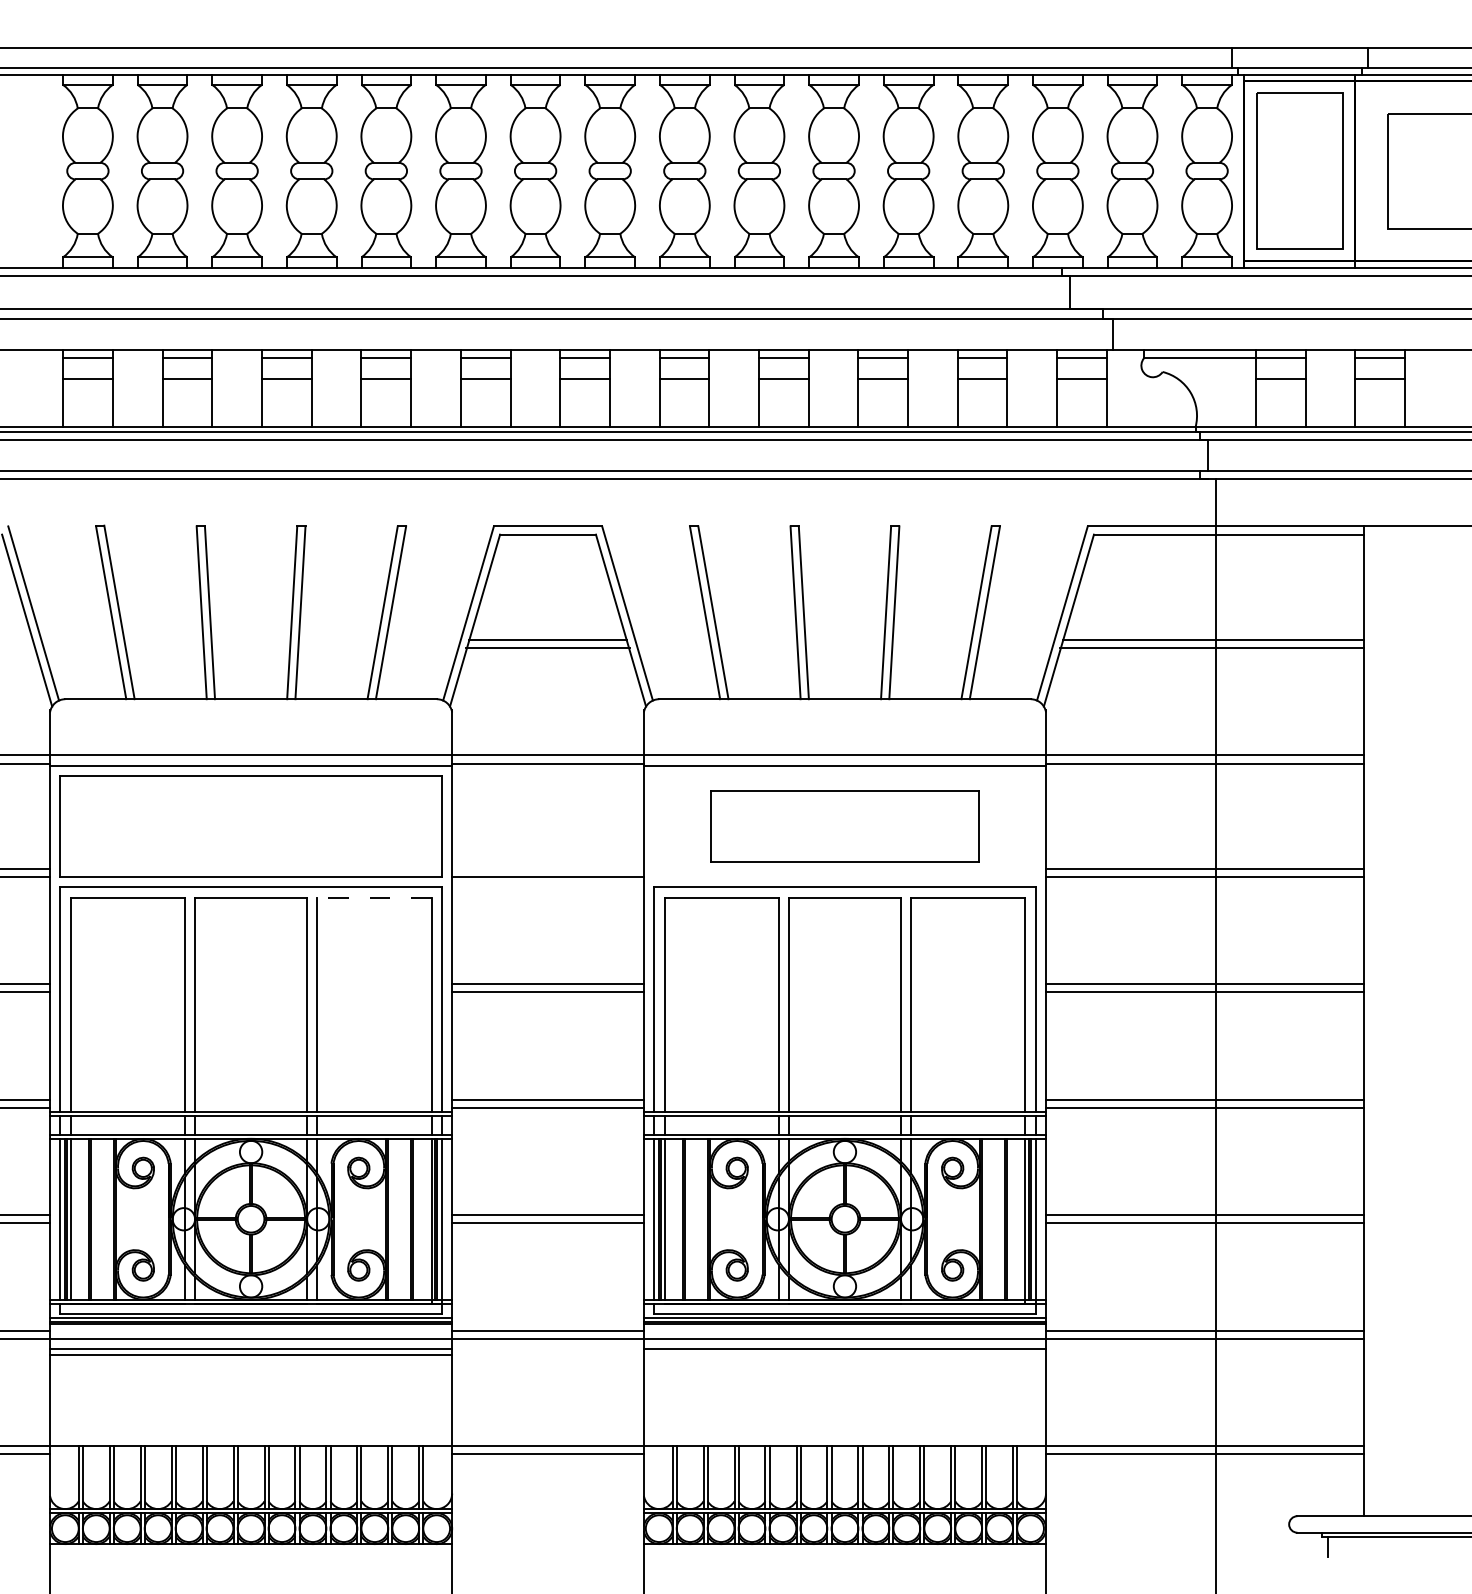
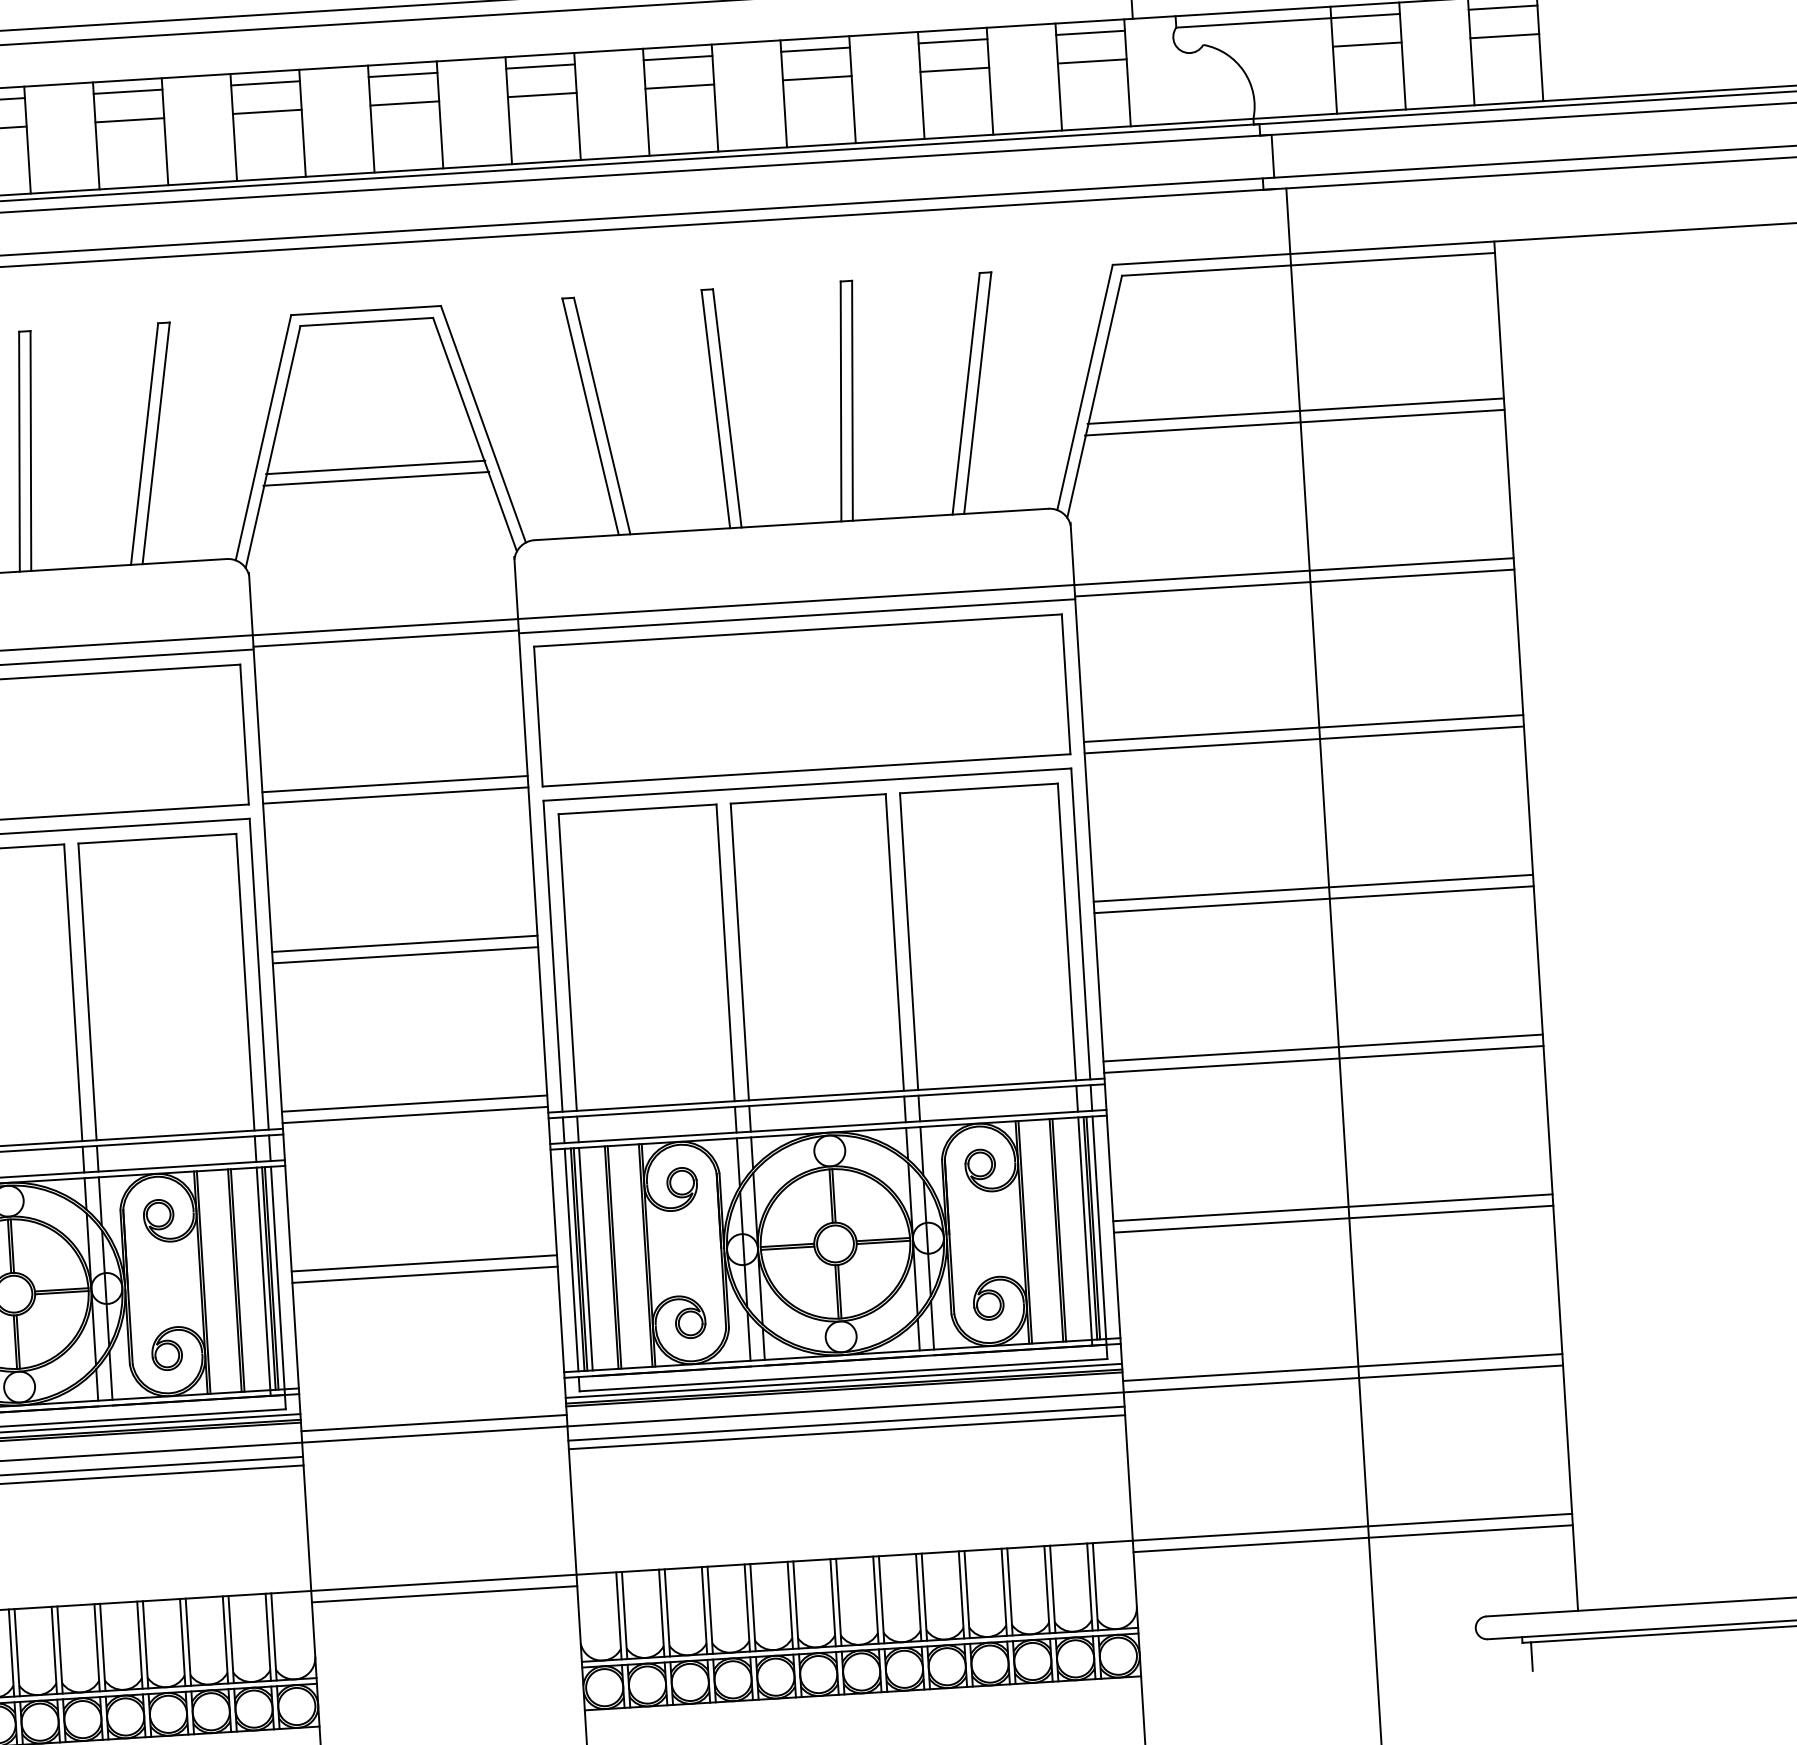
part: (844, 826) -> (801, 700), size x1.43
line: (547, 868) -> (394, 783), added
line: (373, 897) -> (156, 838), dashed -> solid
line: (844, 1355) -> (846, 1432), added

